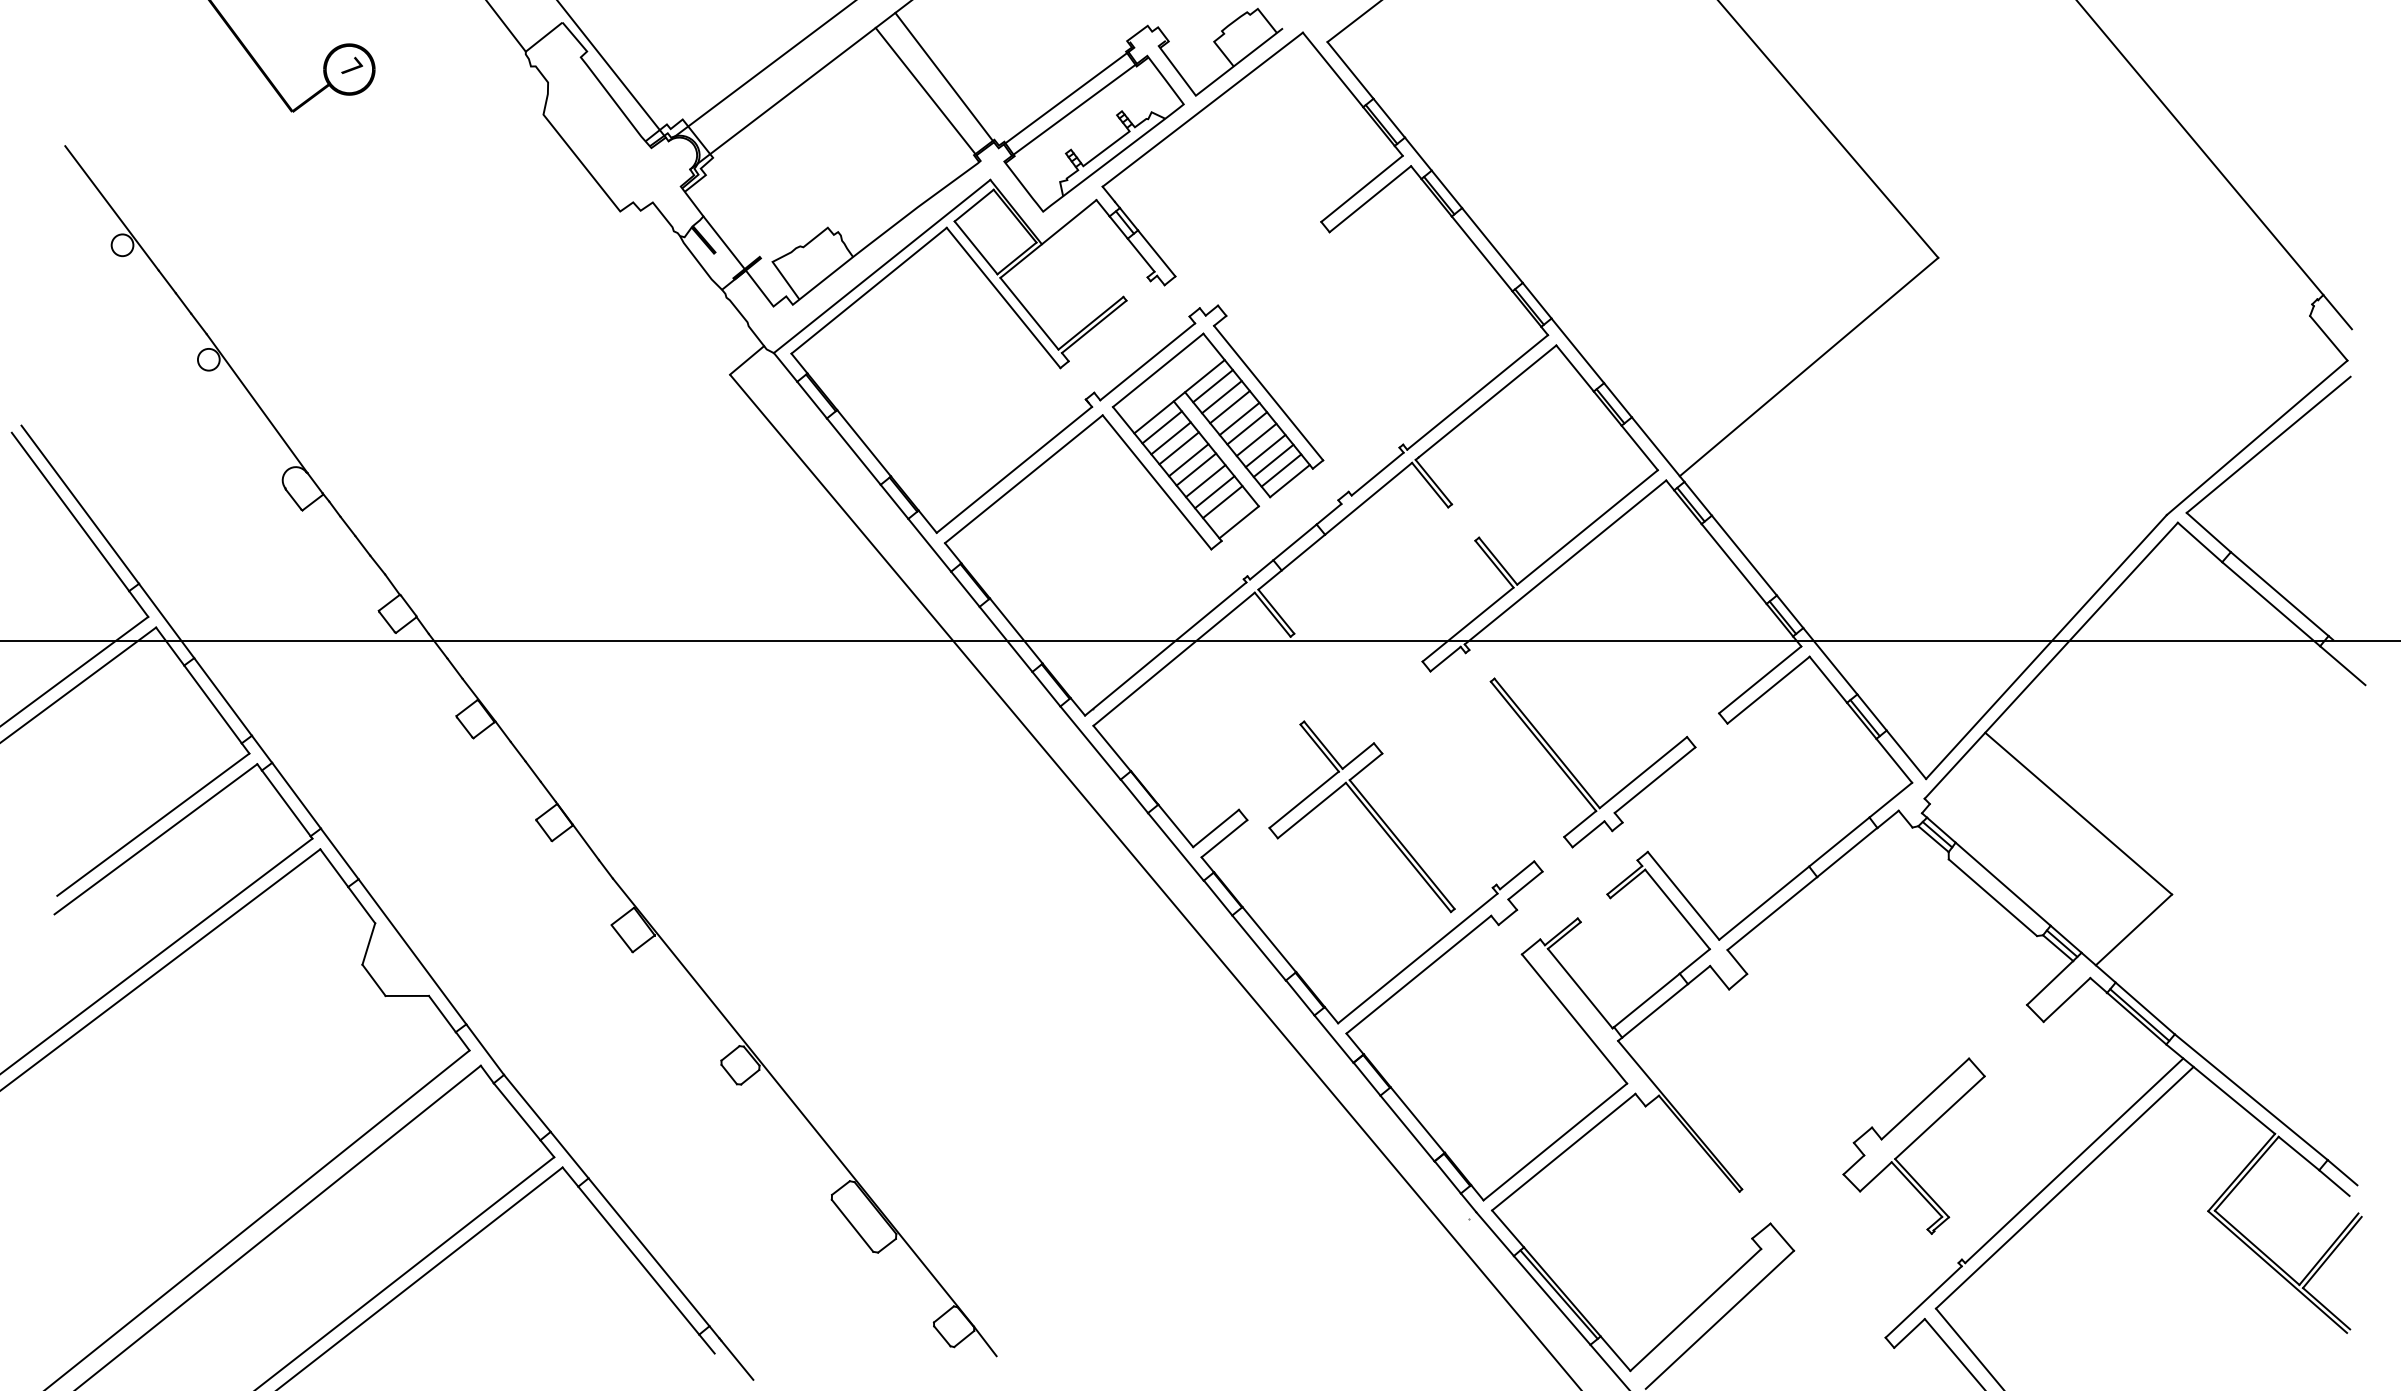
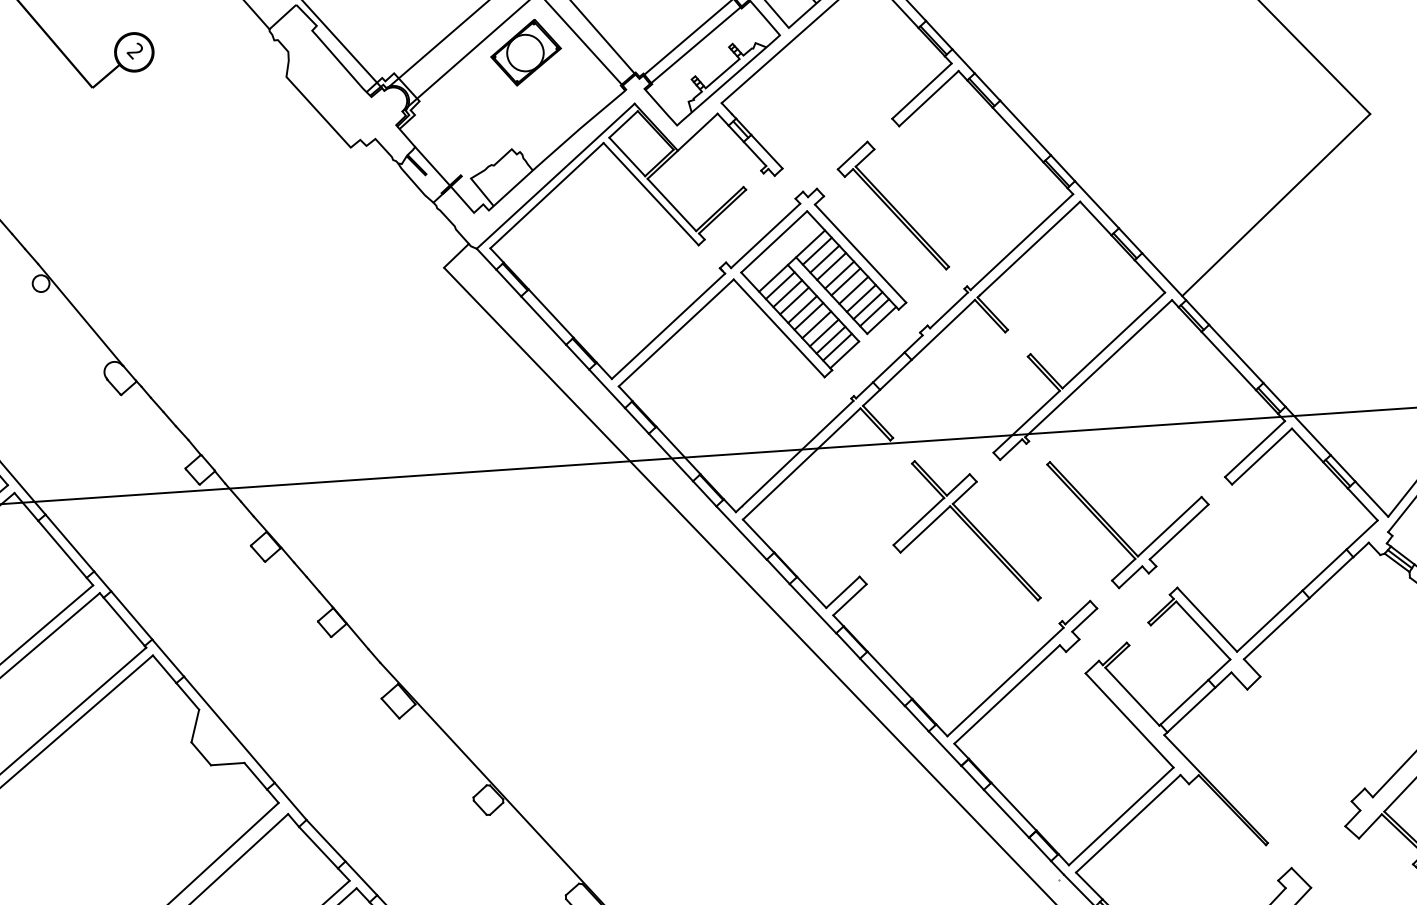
text: (351, 67) -> (135, 50), 7 -> 2
part: (854, 104) -> (525, 52), added
part: (1313, 335) -> (892, 206), added
line: (1230, 511) -> (837, 346), added
part: (1368, 812) -> (969, 527), moved

